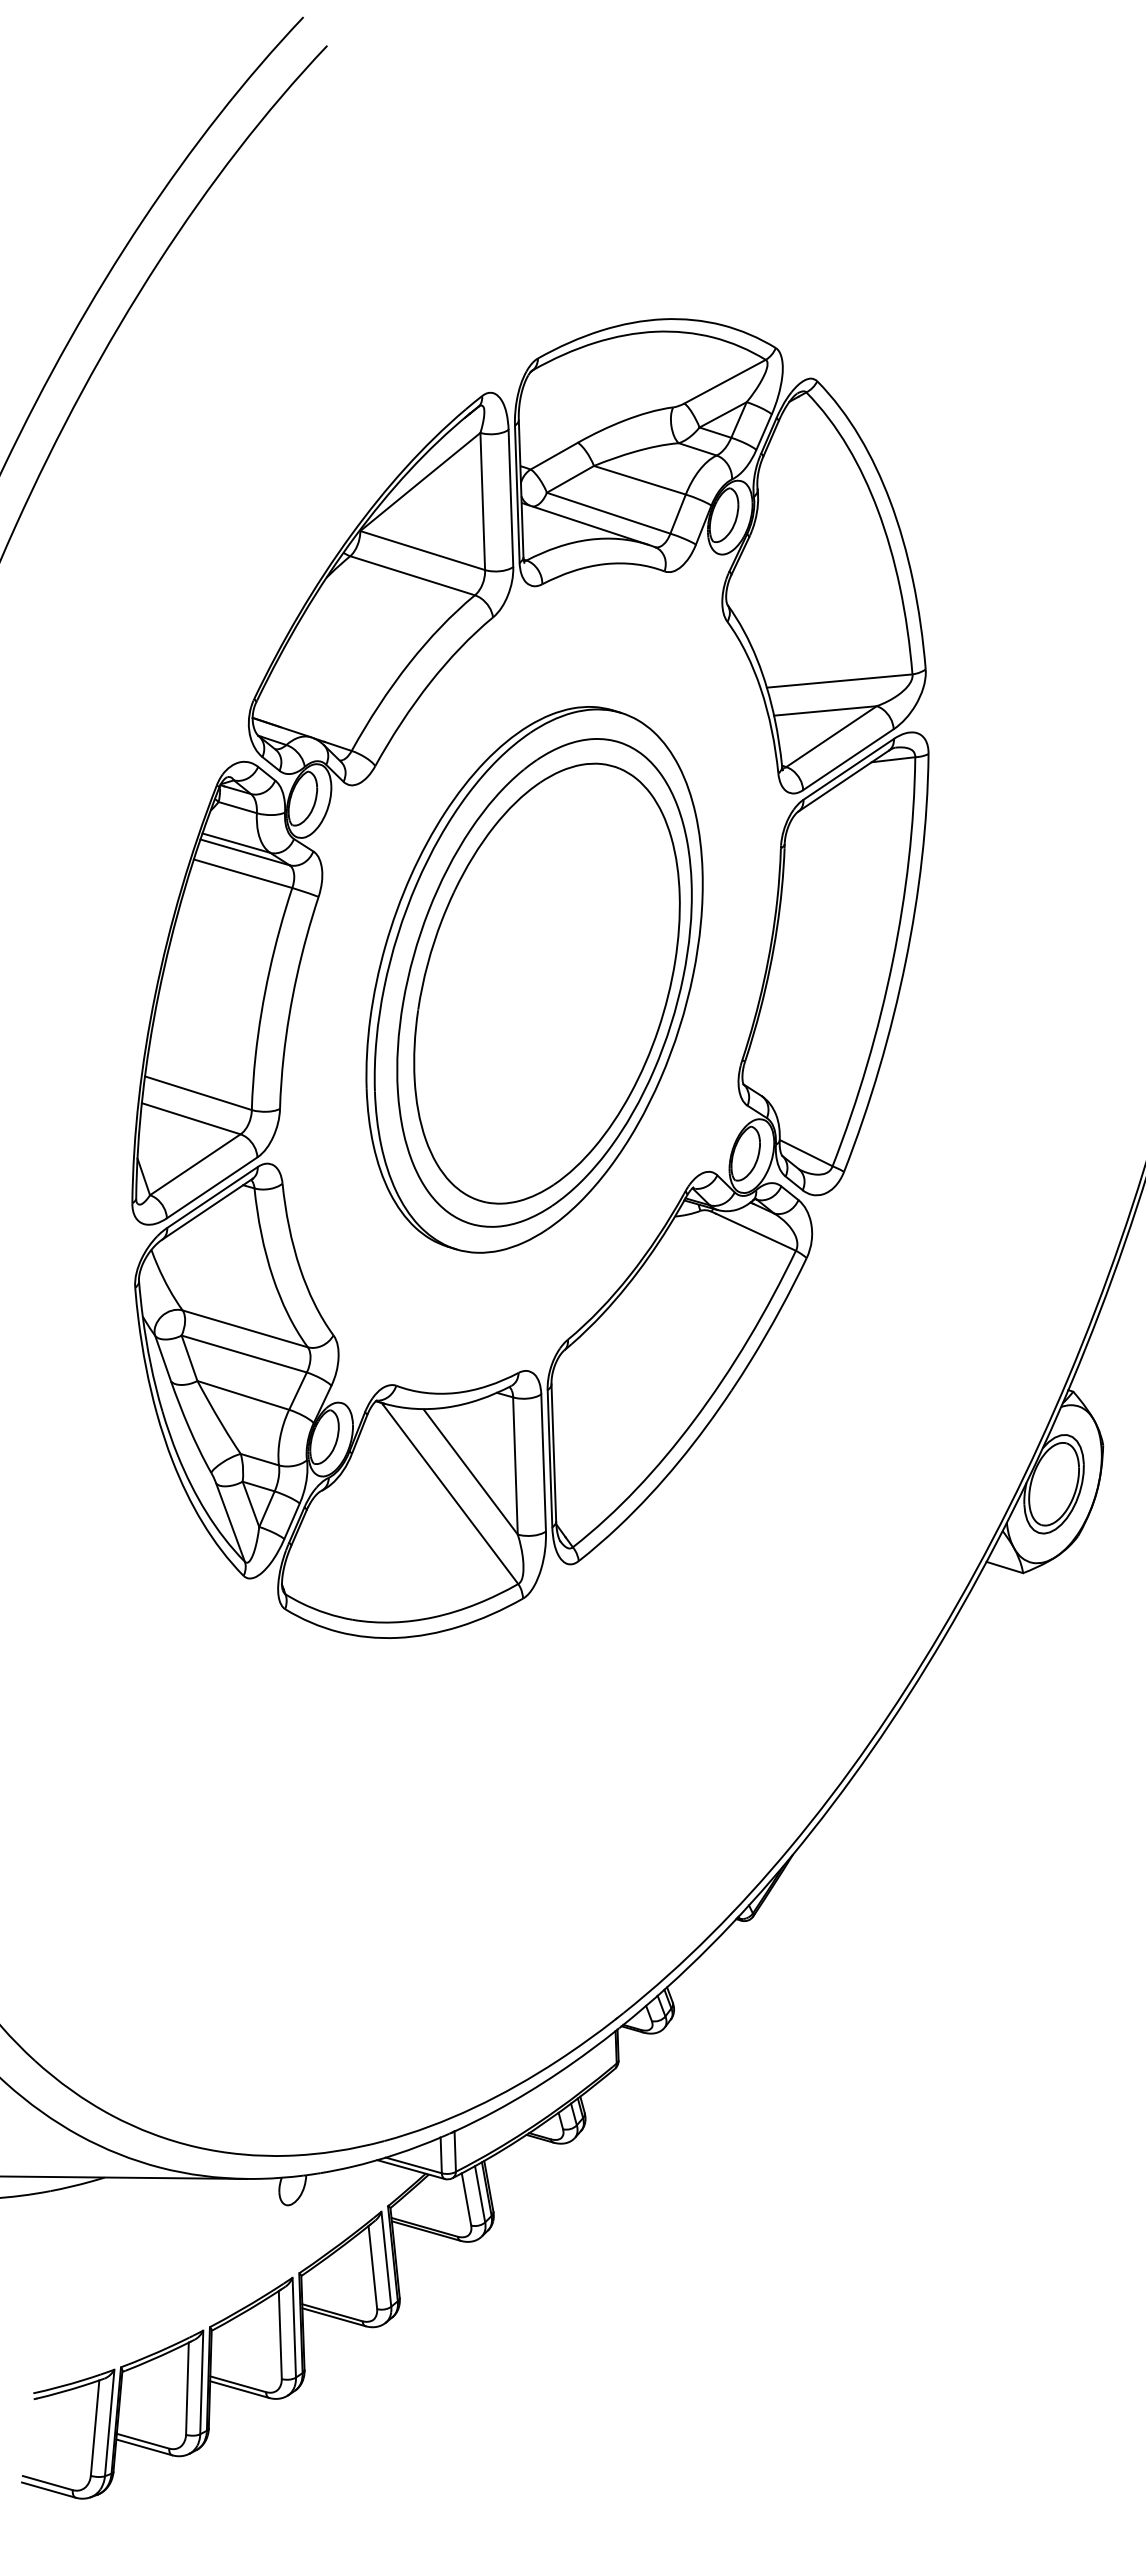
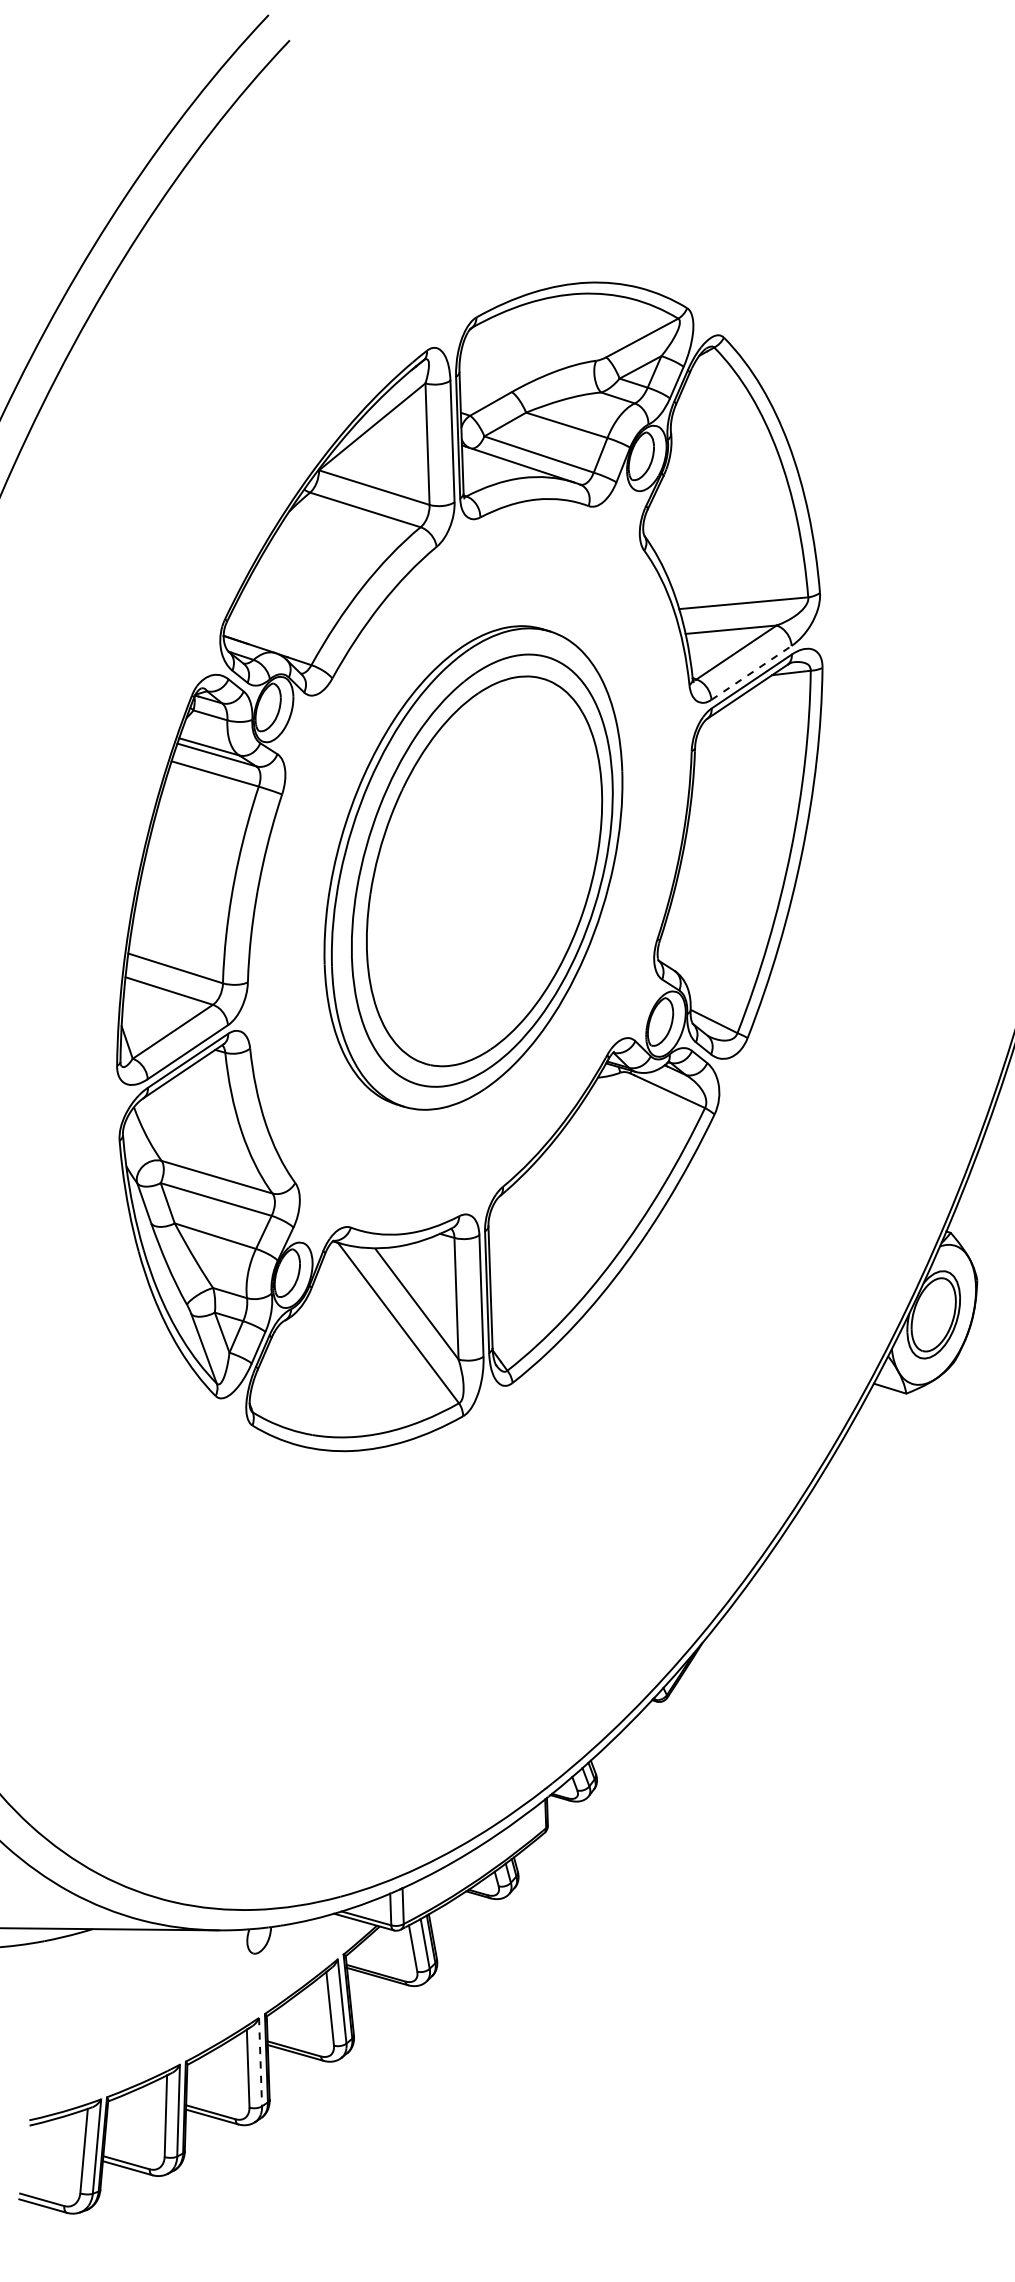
line: (848, 759) -> (751, 672), solid -> dashed
line: (294, 2327) -> (260, 2061), solid -> dashed

